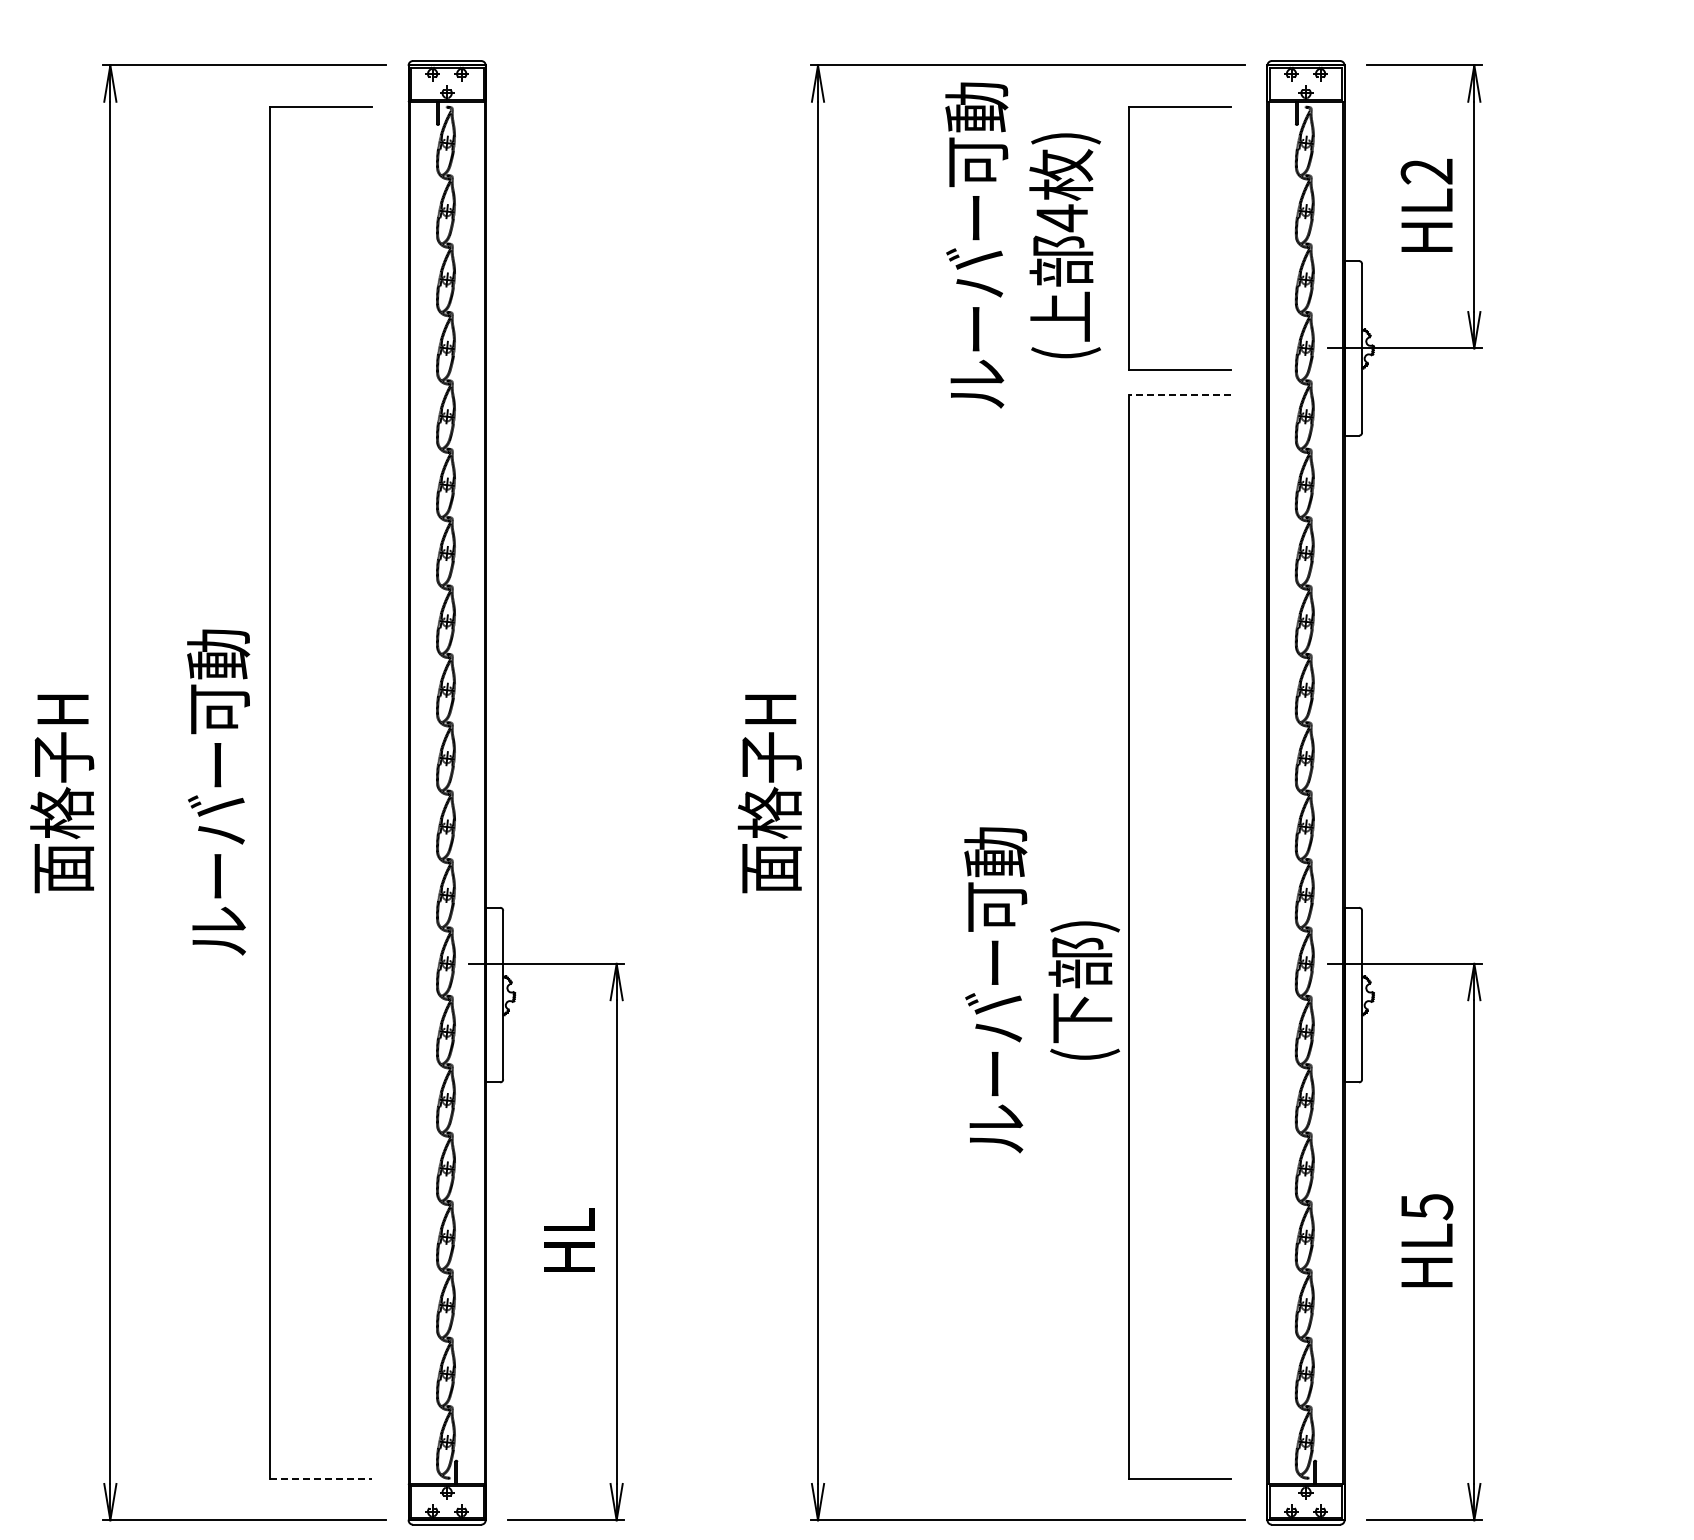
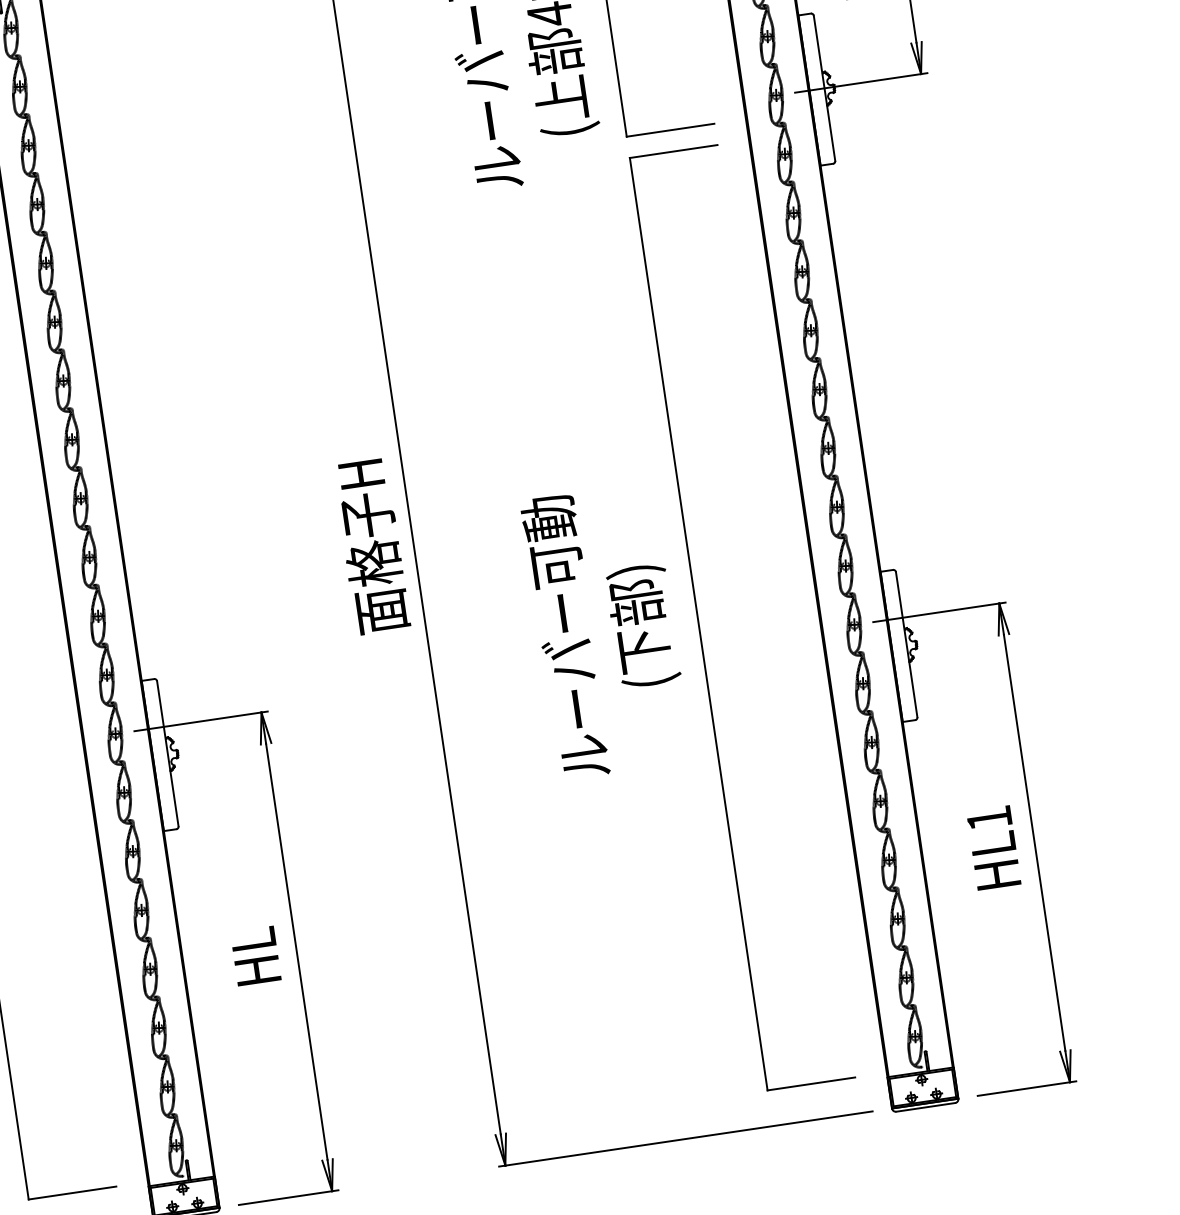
line: (1179, 394) -> (673, 151), dashed -> solid
text: (1042, 990) -> (607, 631), moved
text: (1427, 1207) -> (989, 819), HL5 -> HL1
line: (320, 1478) -> (72, 1192), dashed -> solid

